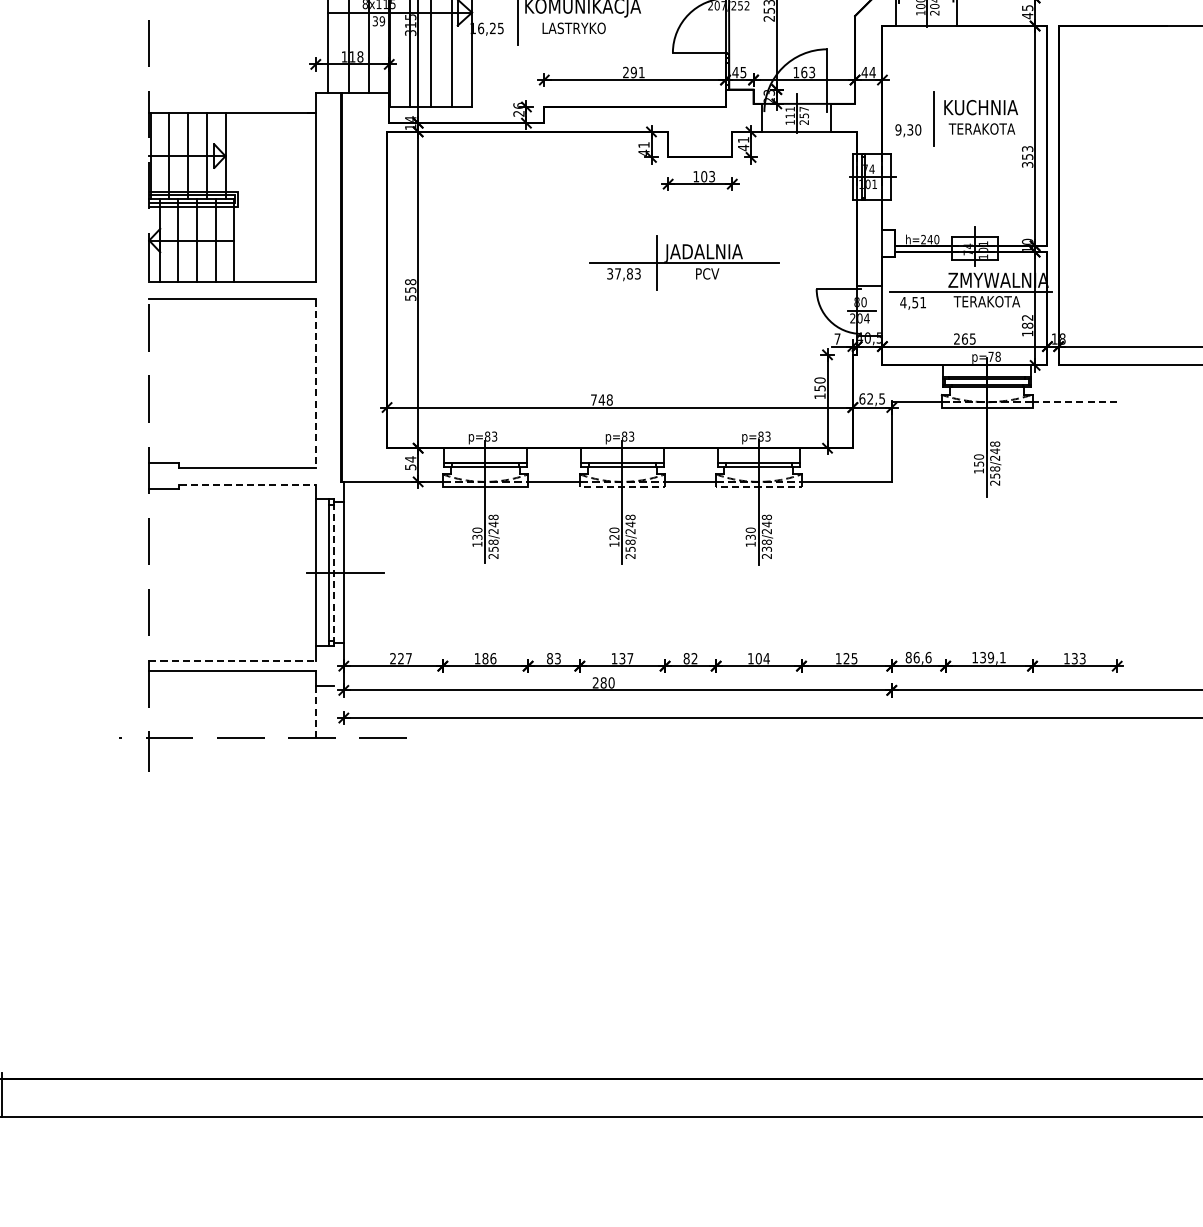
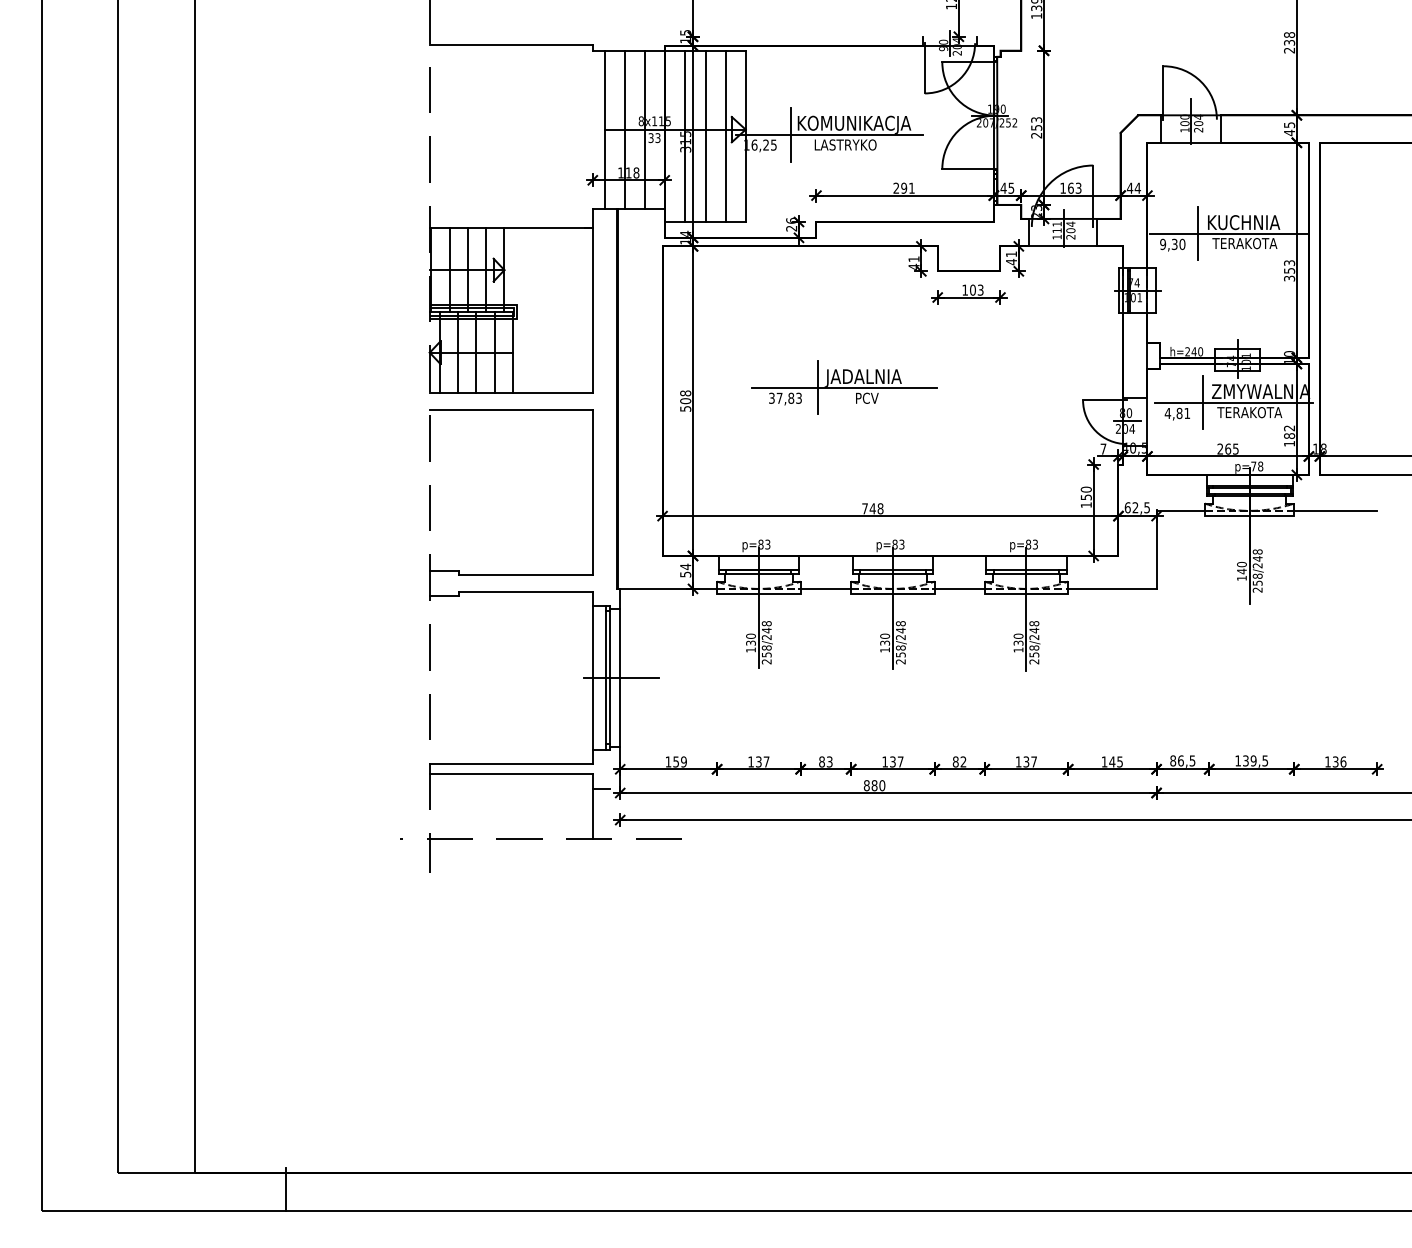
line: (557, 18) -> (829, 135), added
text: (381, 20) -> (657, 137), 39 -> 33
text: (803, 112) -> (1070, 227), 257 -> 204
line: (966, 118) -> (1229, 233), added
part: (684, 262) -> (844, 387), moved
text: (410, 290) -> (685, 401), 558 -> 508
line: (939, 291) -> (1203, 402), added
text: (915, 302) -> (1179, 413), 4,51 -> 4,81
line: (315, 384) -> (592, 493), dashed -> solid
line: (1074, 401) -> (1335, 510), dashed -> solid
text: (978, 464) -> (1241, 571), 150 -> 140
line: (248, 484) -> (526, 591), dashed -> solid
line: (621, 486) -> (892, 593), dashed -> solid
line: (758, 486) -> (1026, 593), dashed -> solid
text: (614, 536) -> (885, 642), 120 -> 130
text: (766, 548) -> (1033, 654), 238/248 -> 258/248
line: (333, 572) -> (610, 677), dashed -> solid
text: (928, 657) -> (1192, 760), 86,6 -> 86,5
text: (1003, 657) -> (1265, 760), 139,1 -> 139,5
text: (400, 658) -> (675, 761), 227 -> 159
text: (489, 658) -> (762, 761), 186 -> 137
text: (762, 658) -> (1030, 761), 104 -> 137
text: (846, 658) -> (1112, 761), 125 -> 145
text: (1082, 658) -> (1343, 761), 133 -> 136
line: (232, 661) -> (511, 764), dashed -> solid
text: (595, 682) -> (866, 785), 280 -> 880
line: (315, 712) -> (592, 814), dashed -> solid

